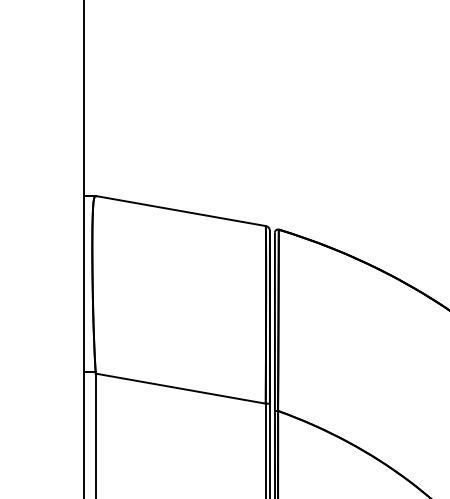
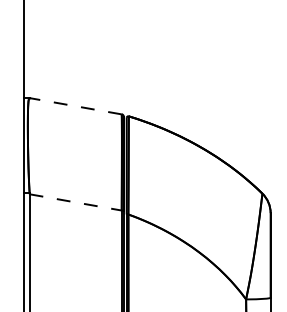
line: (180, 211) -> (75, 106), solid -> dashed
line: (180, 388) -> (75, 202), solid -> dashed

